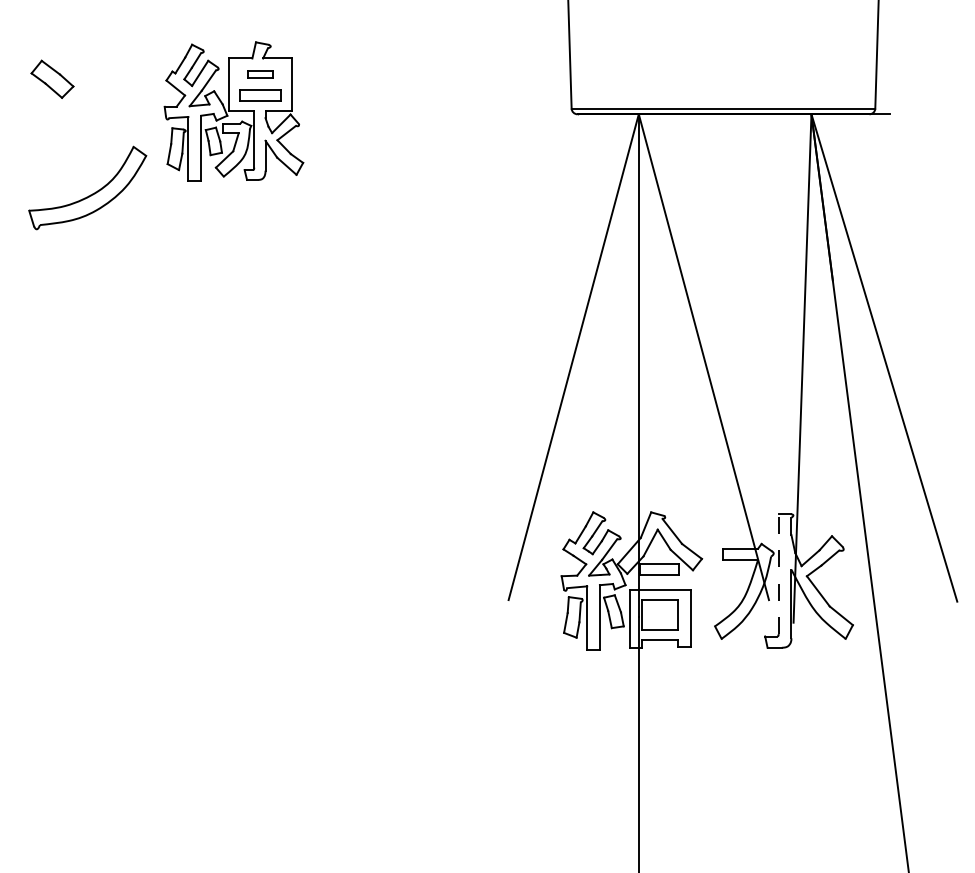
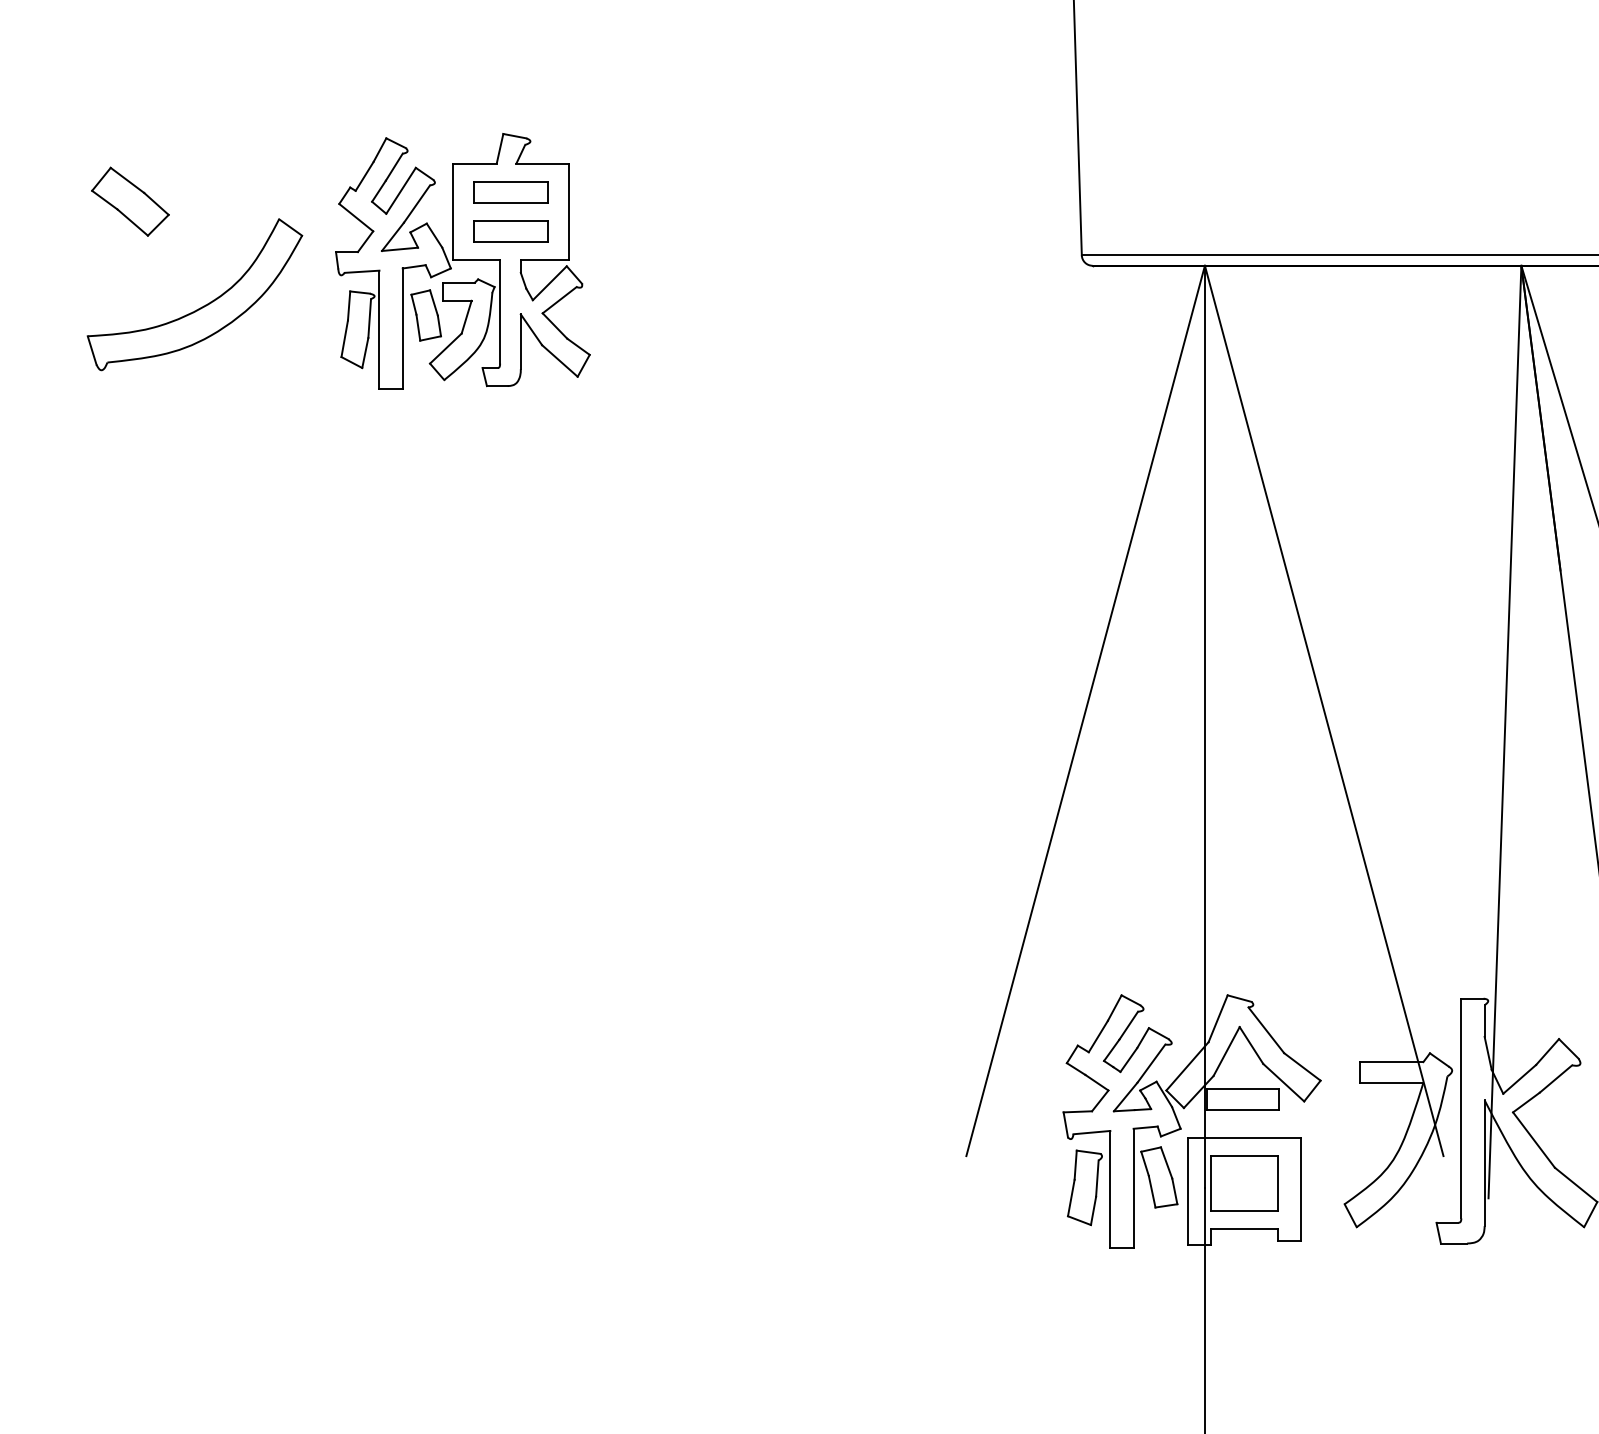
part: (260, 73) -> (511, 191), size x1.67
part: (90, 194) -> (200, 306), moved
line: (778, 574) -> (1460, 1109), dashed -> solid

